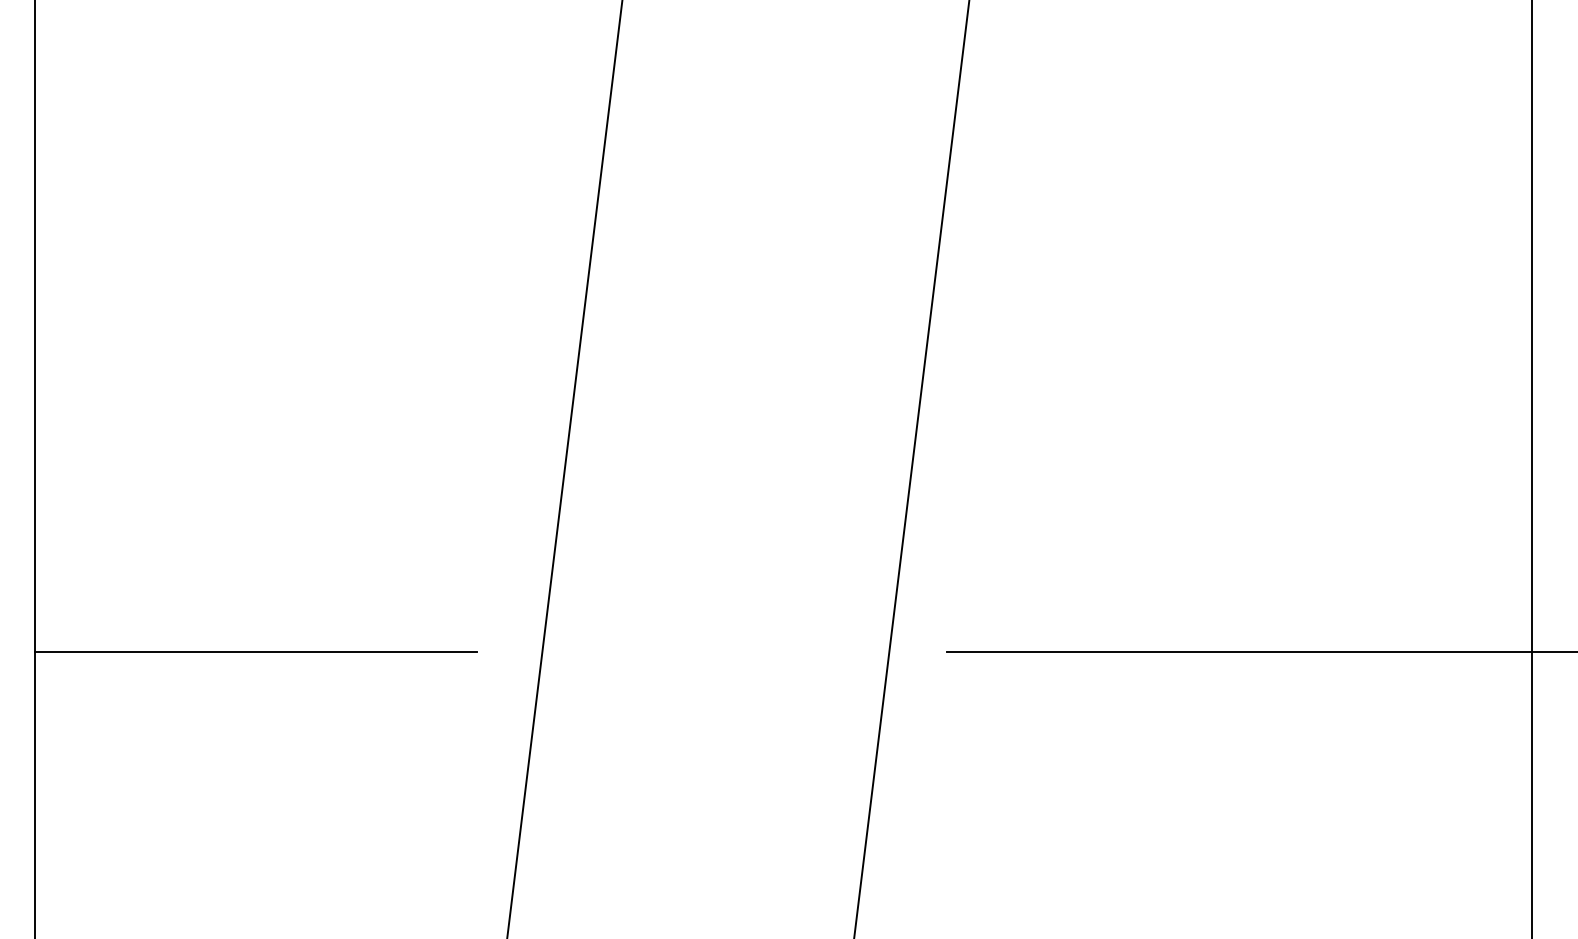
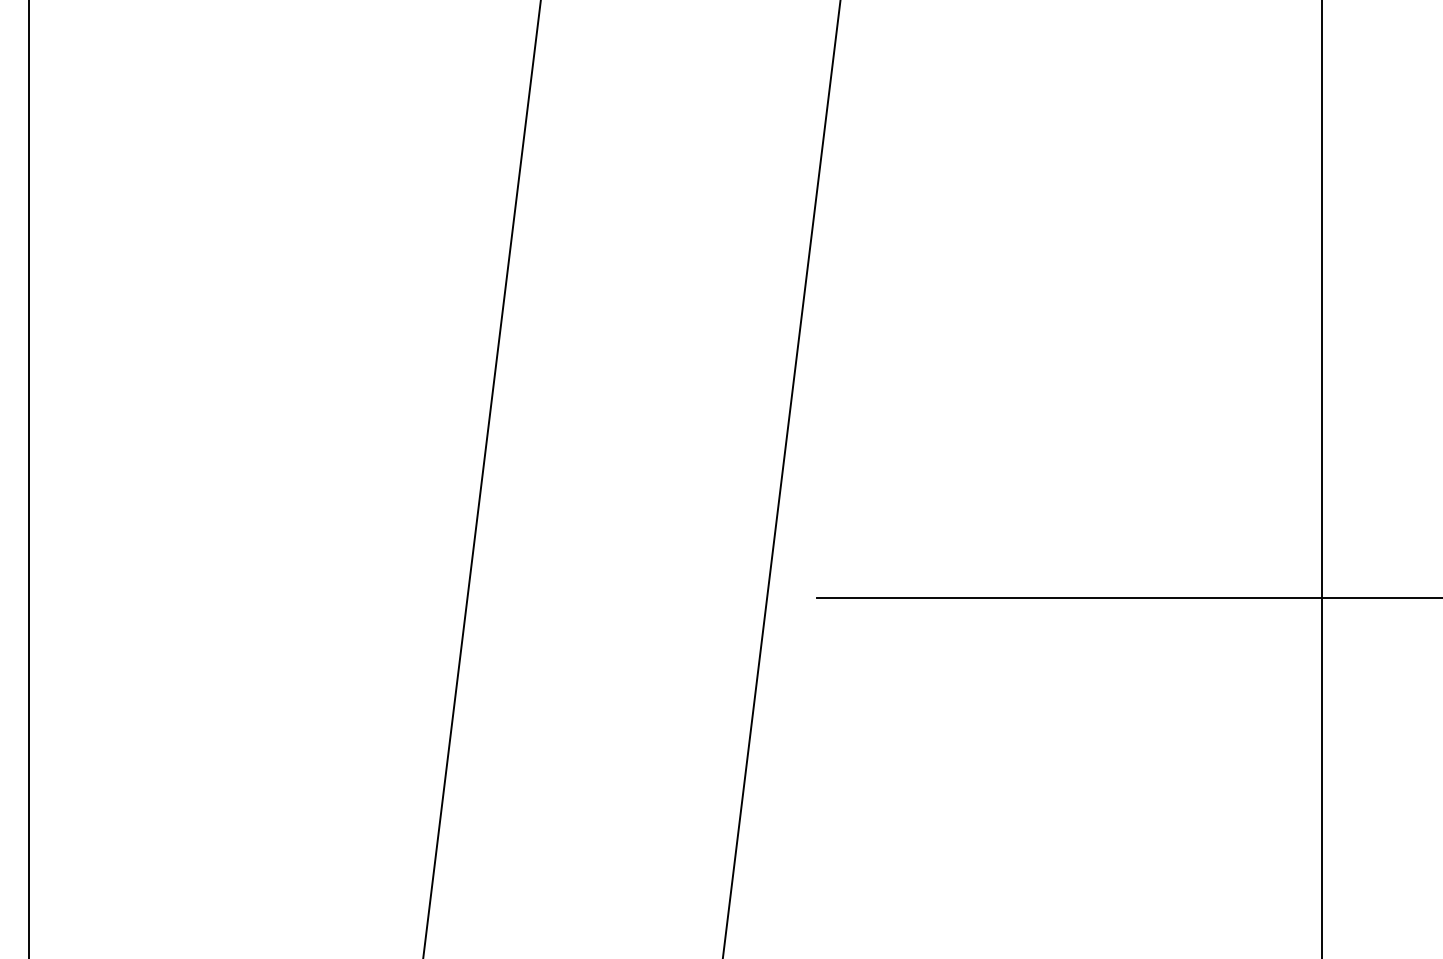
line: (255, 651) -> (219, 597), removed

